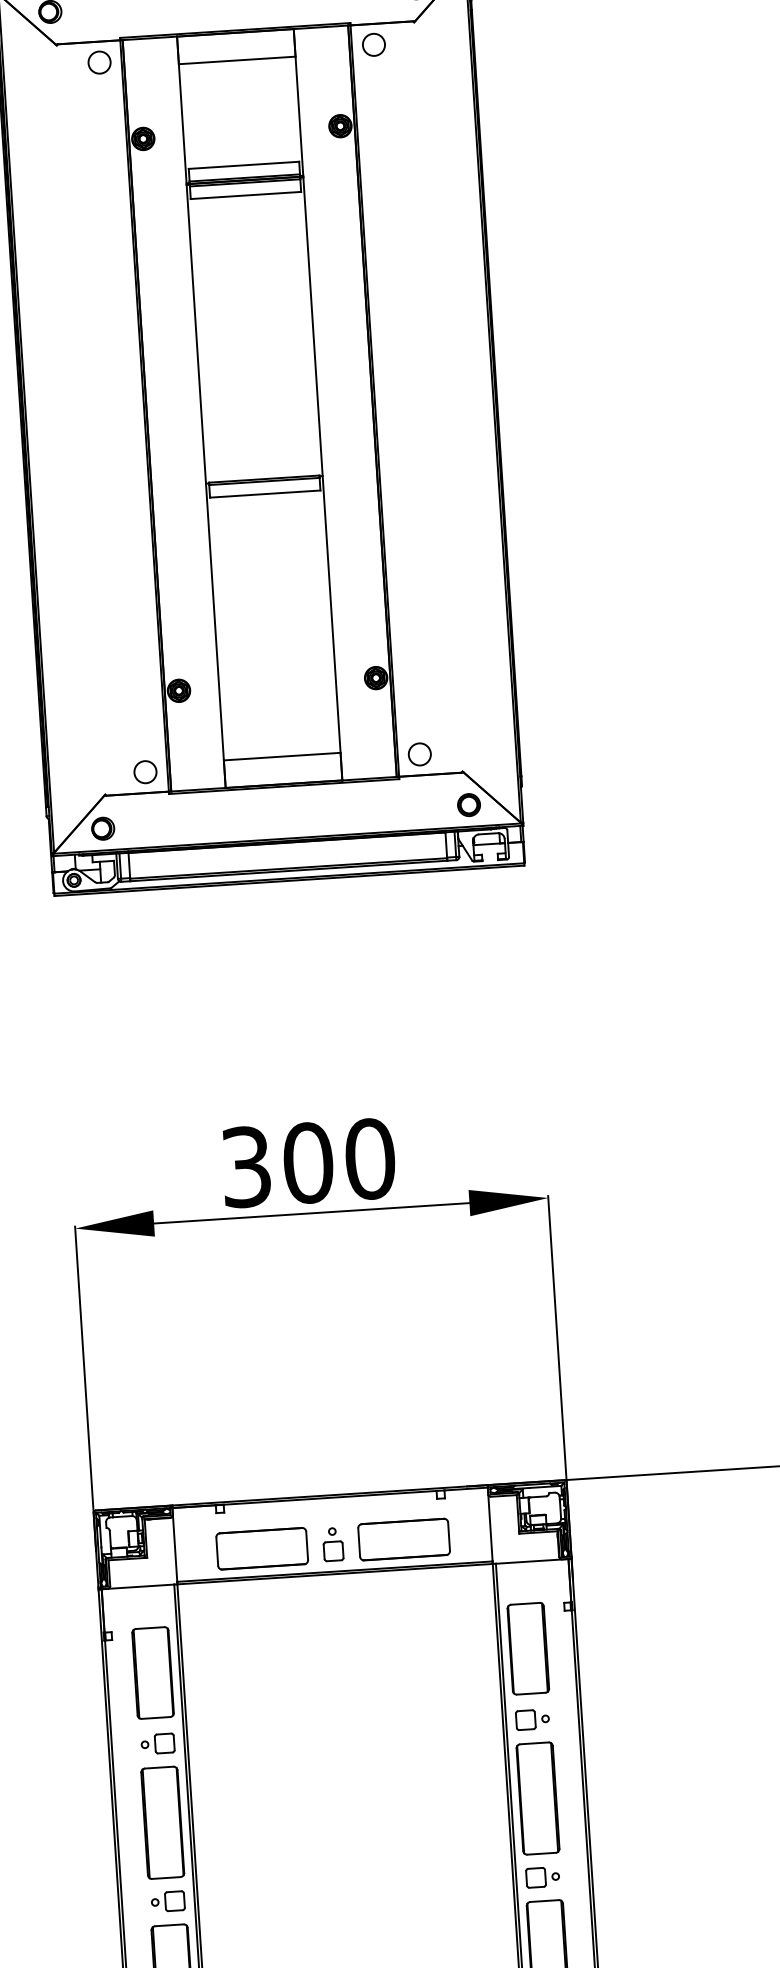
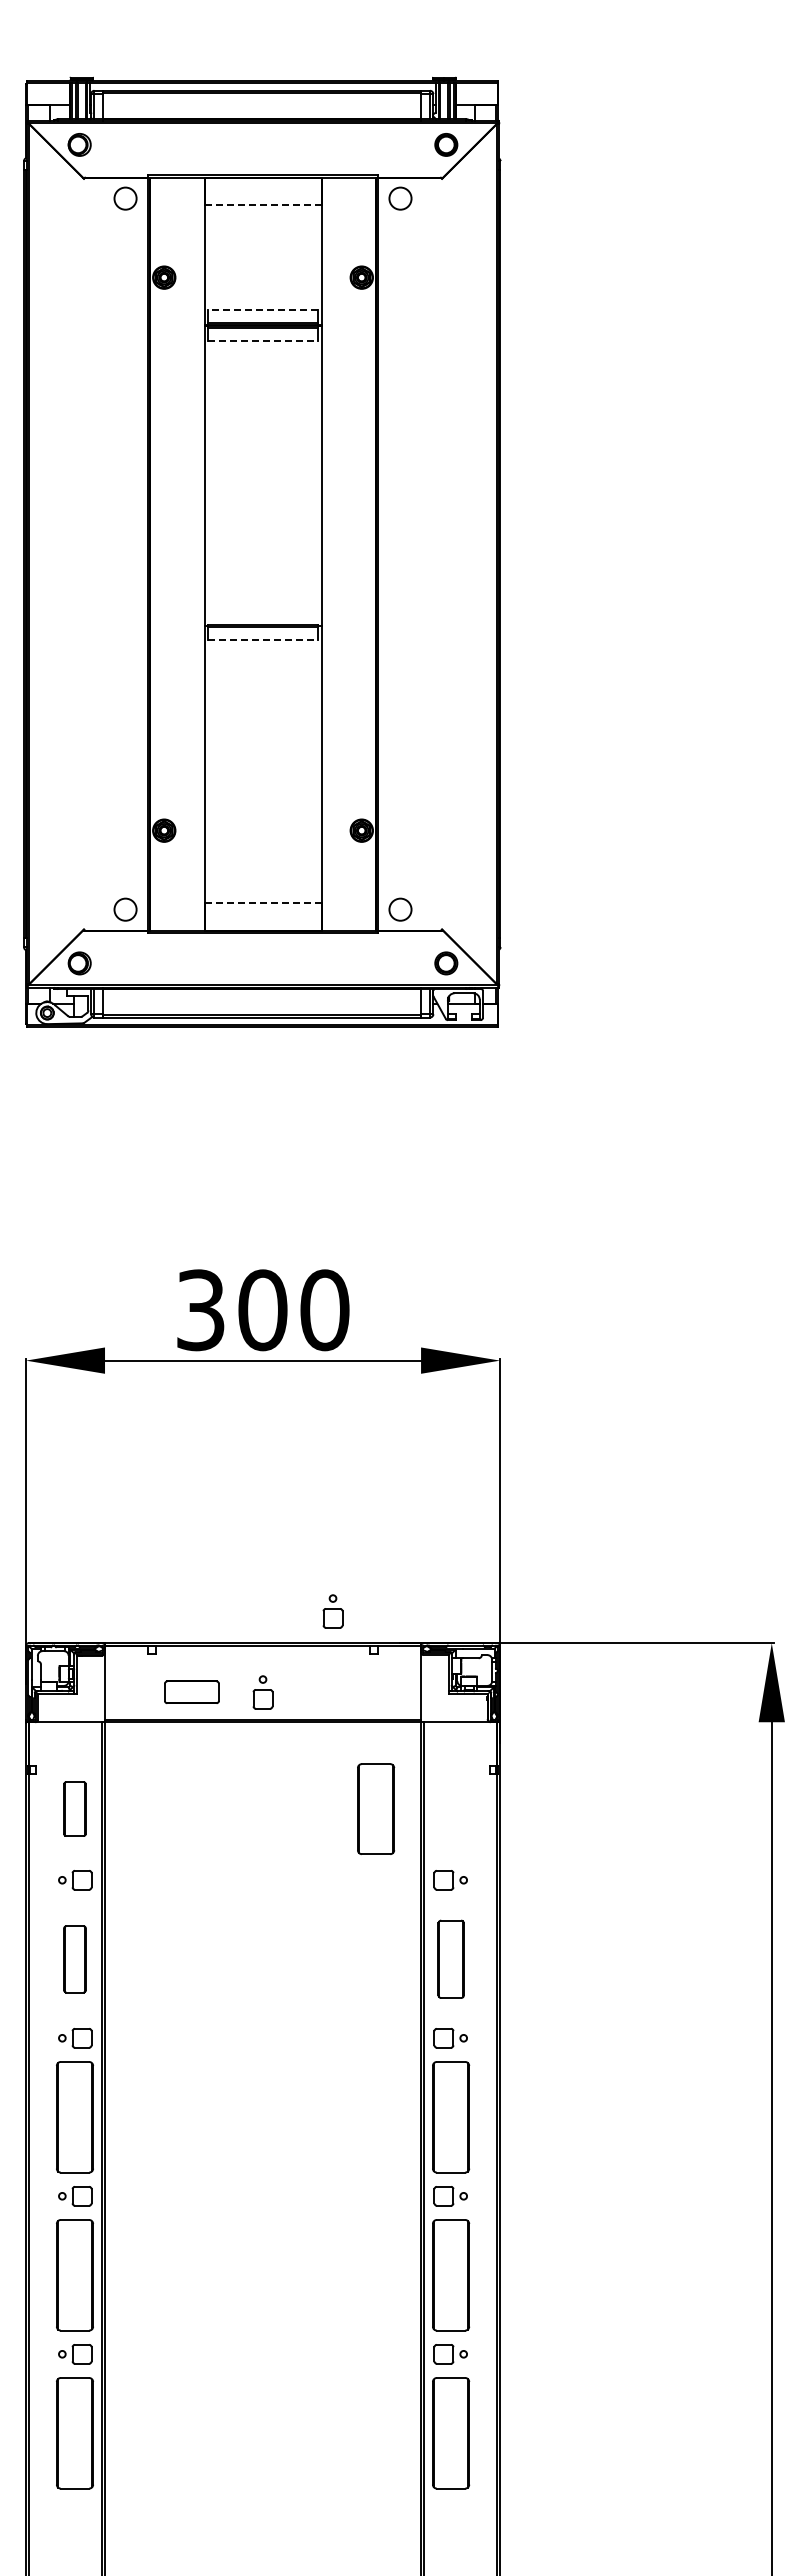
line: (237, 60) -> (263, 205), solid -> dashed
line: (243, 165) -> (262, 310), solid -> dashed
line: (246, 195) -> (263, 340), solid -> dashed
line: (265, 493) -> (263, 639), solid -> dashed
line: (281, 756) -> (262, 902), solid -> dashed
part: (397, 1459) -> (332, 1611), added
part: (403, 1539) -> (333, 1692), removed
part: (261, 1549) -> (191, 1692), size x0.6
part: (528, 1648) -> (376, 1808), moved
part: (152, 1672) -> (74, 1808), size x0.6
part: (538, 1798) -> (451, 1959), size x0.7
part: (162, 1823) -> (74, 1959), size x0.6

